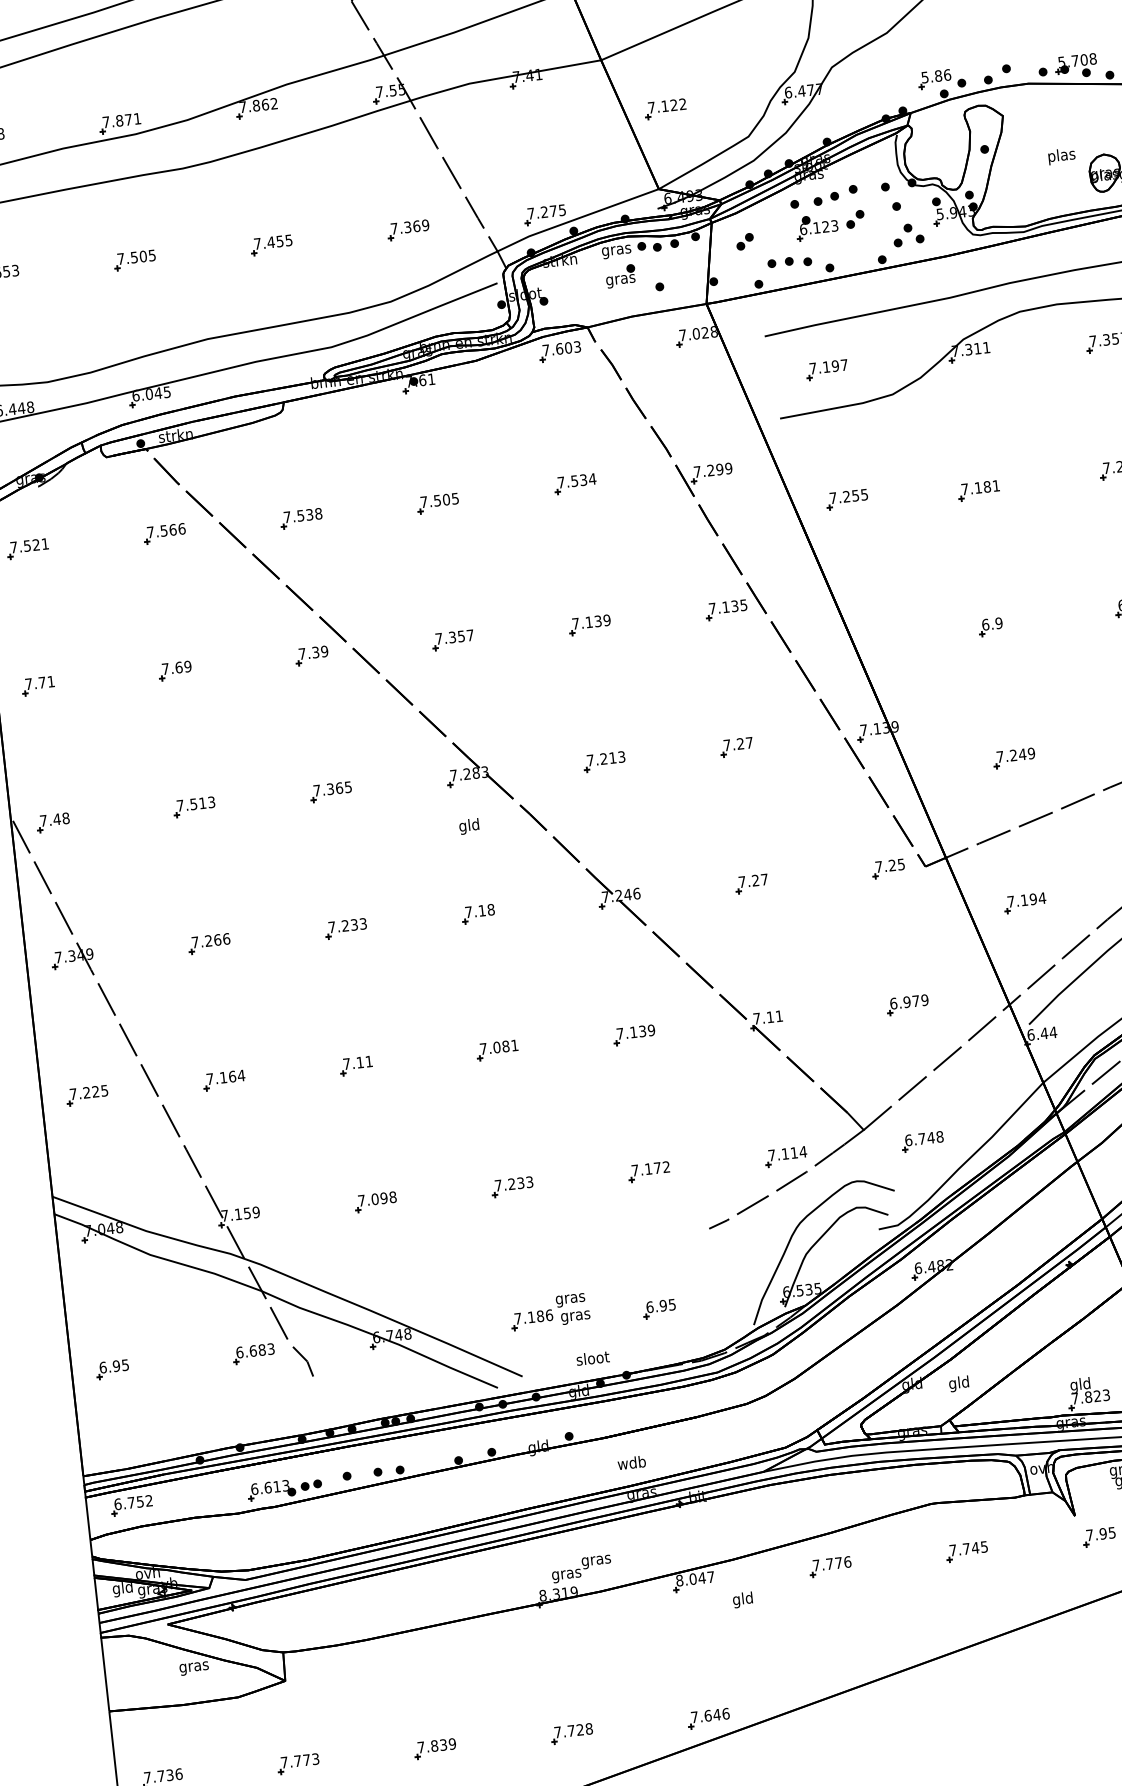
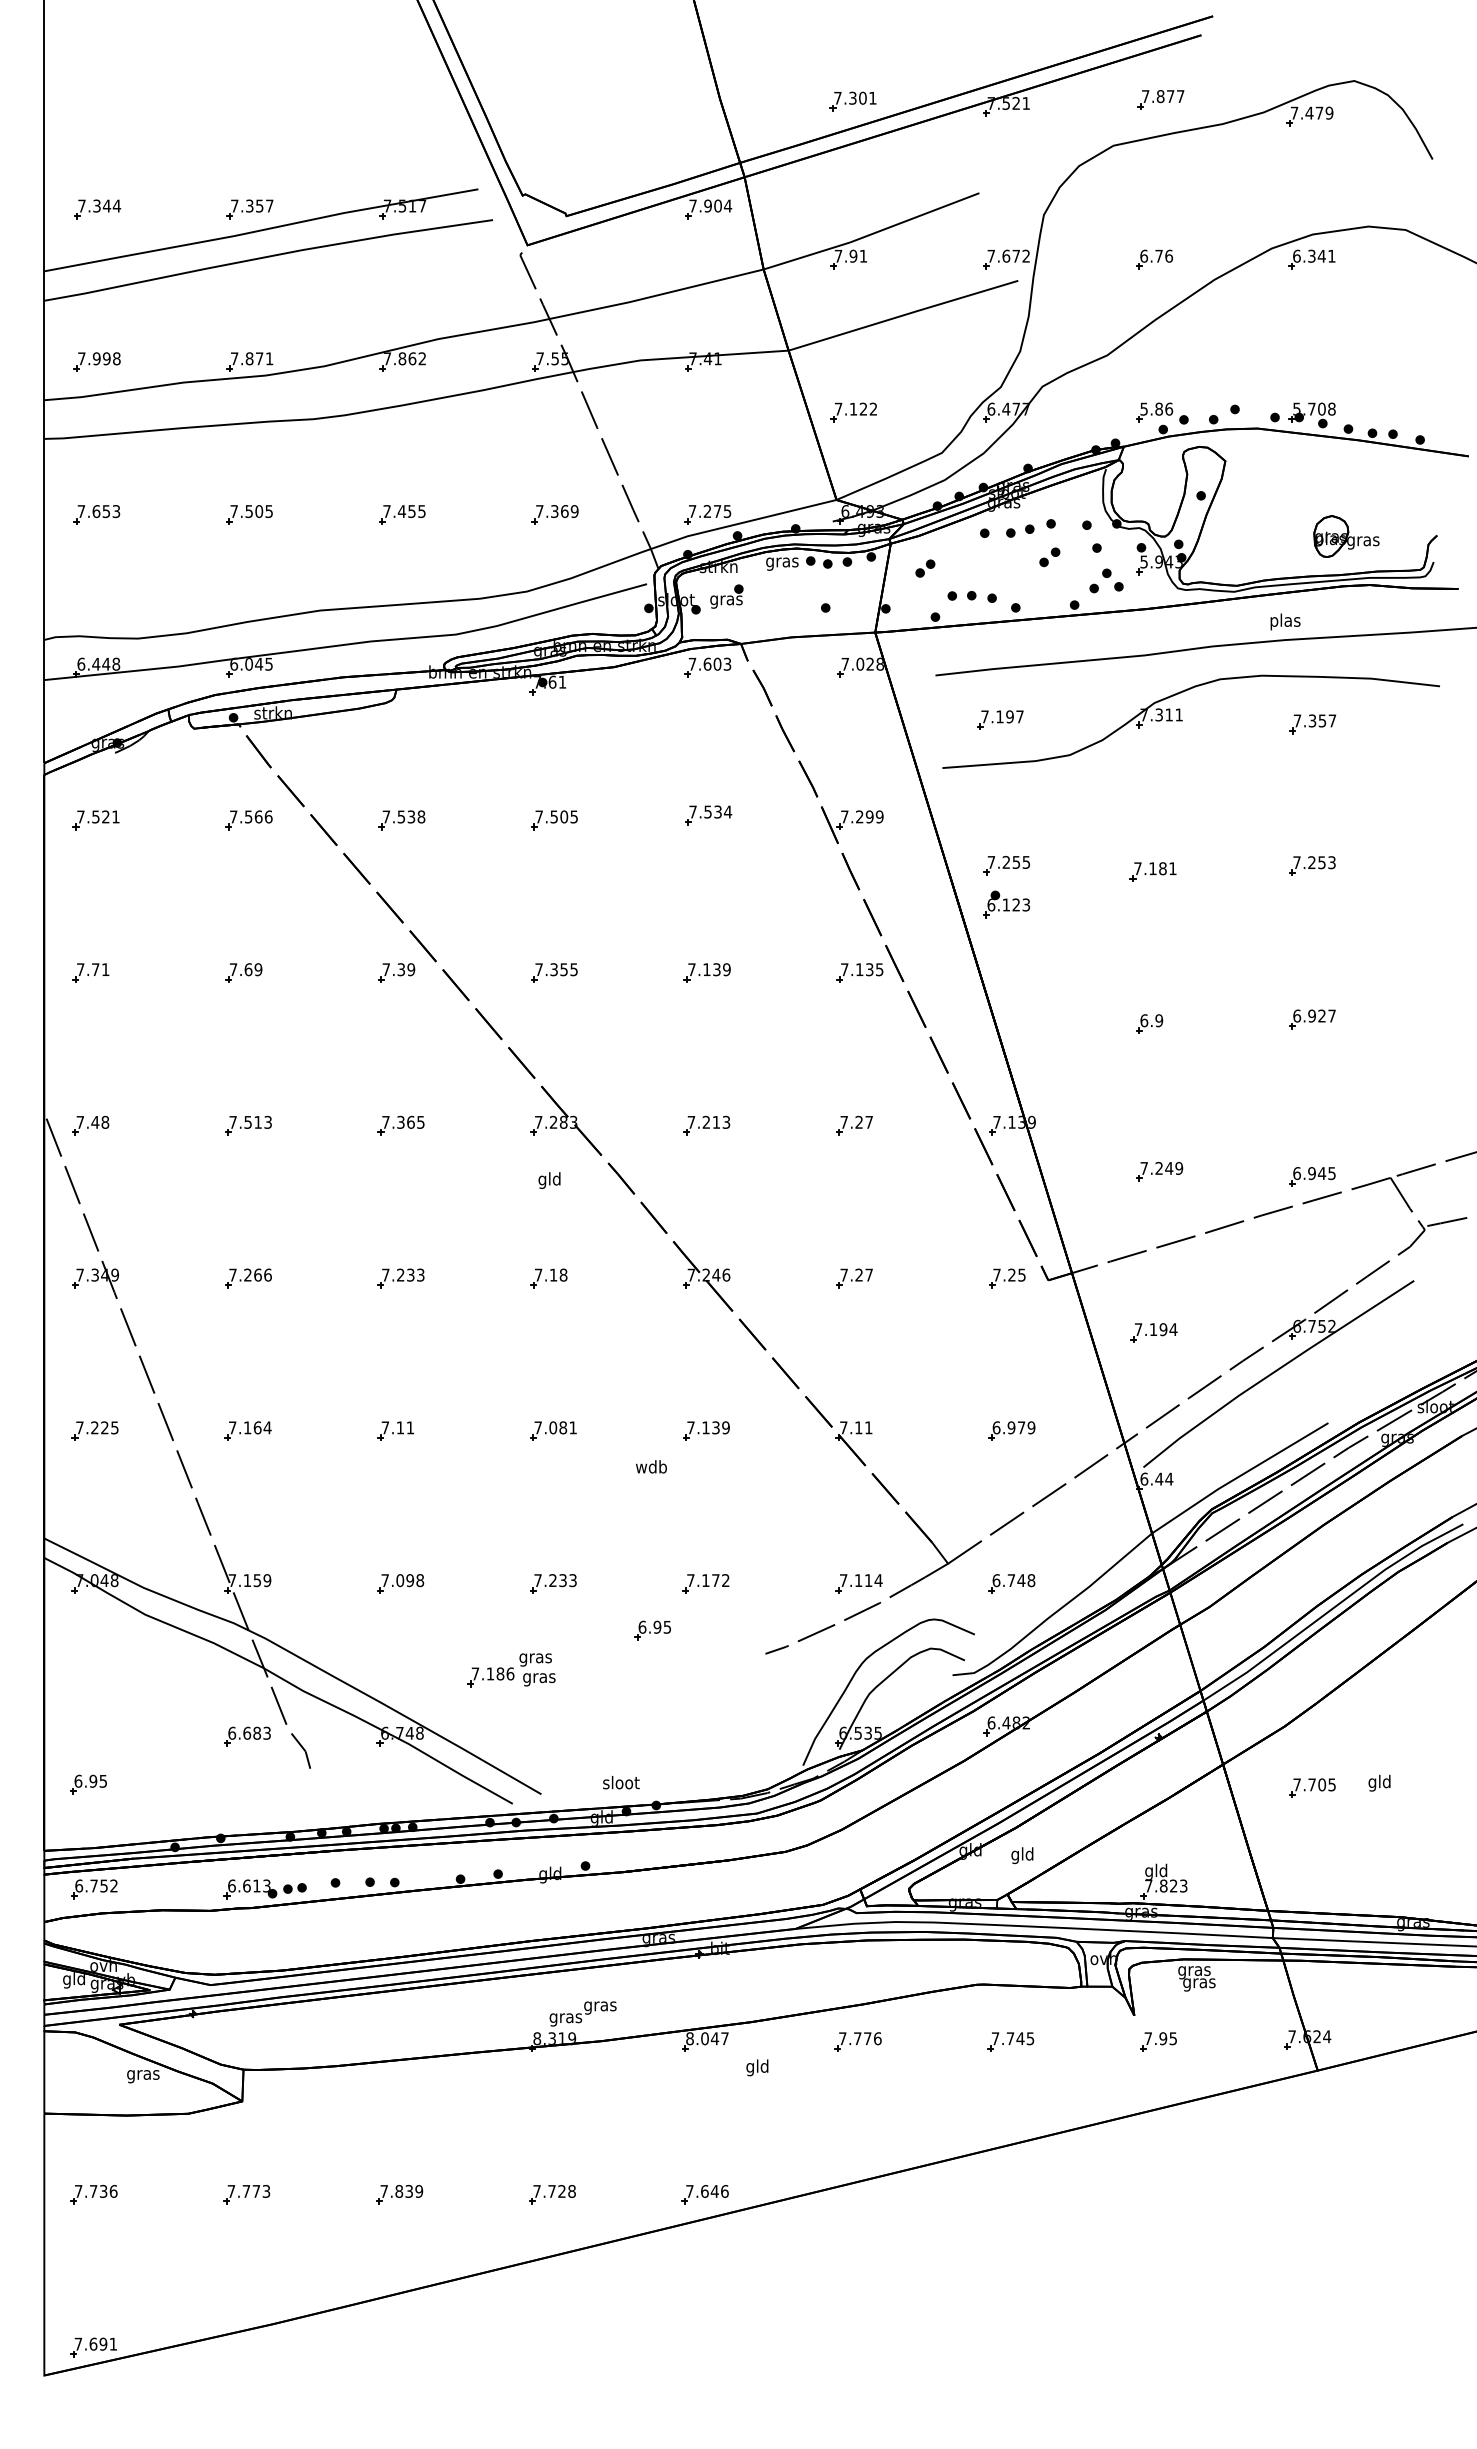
text: (1061, 156) -> (1285, 621), moved
part: (816, 227) -> (1006, 904), moved
part: (620, 276) -> (726, 596), moved
text: (469, 635) -> (573, 969), 7.357 -> 7.355
part: (659, 1309) -> (652, 1630), moved
part: (549, 1312) -> (511, 1670), moved
part: (112, 1369) -> (88, 1784), moved
text: (631, 1462) -> (651, 1466), moved

